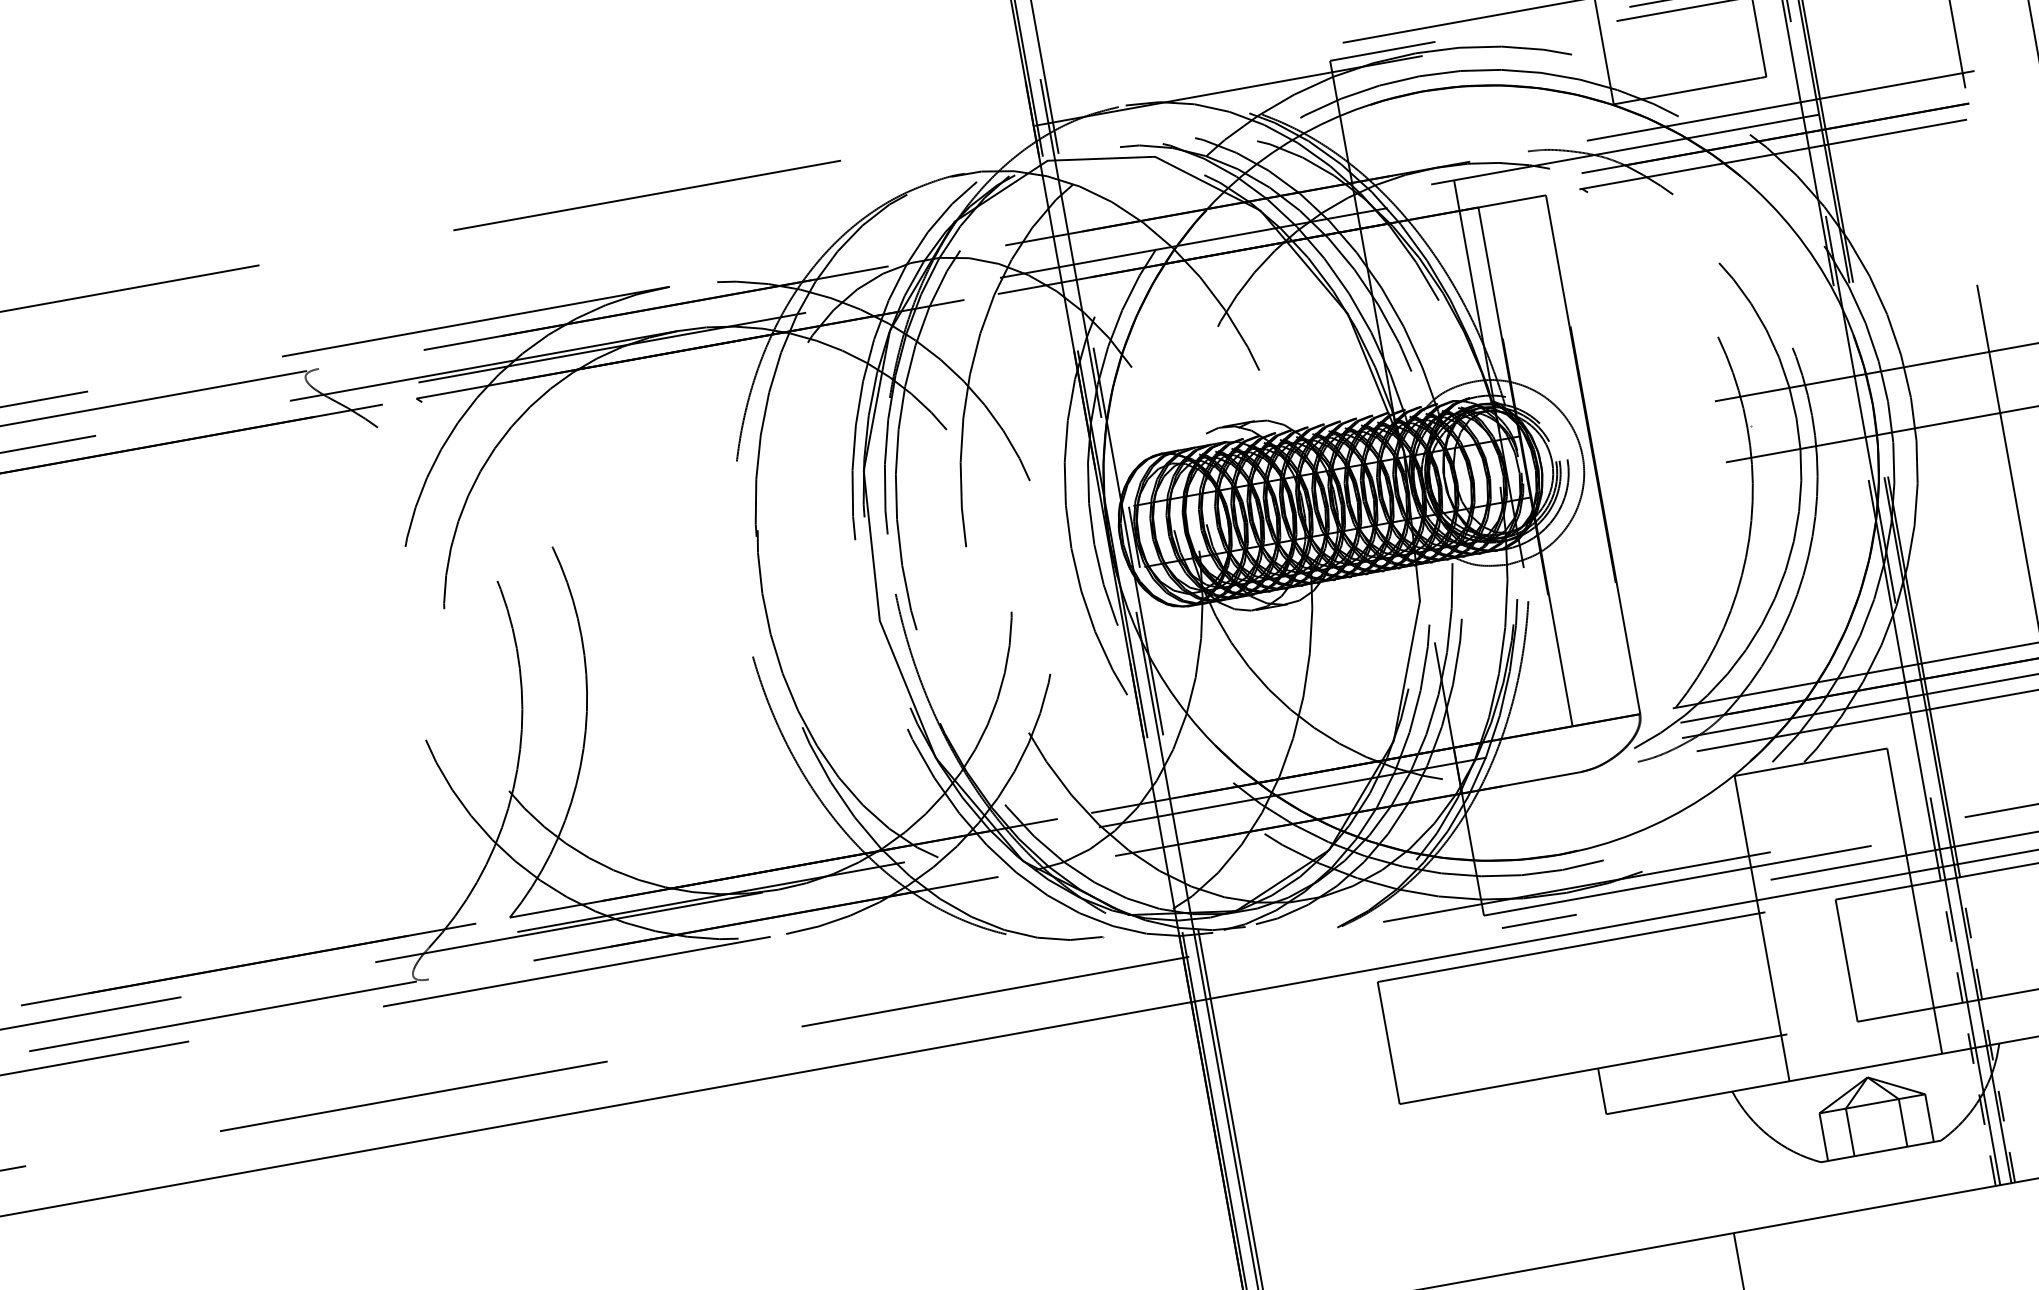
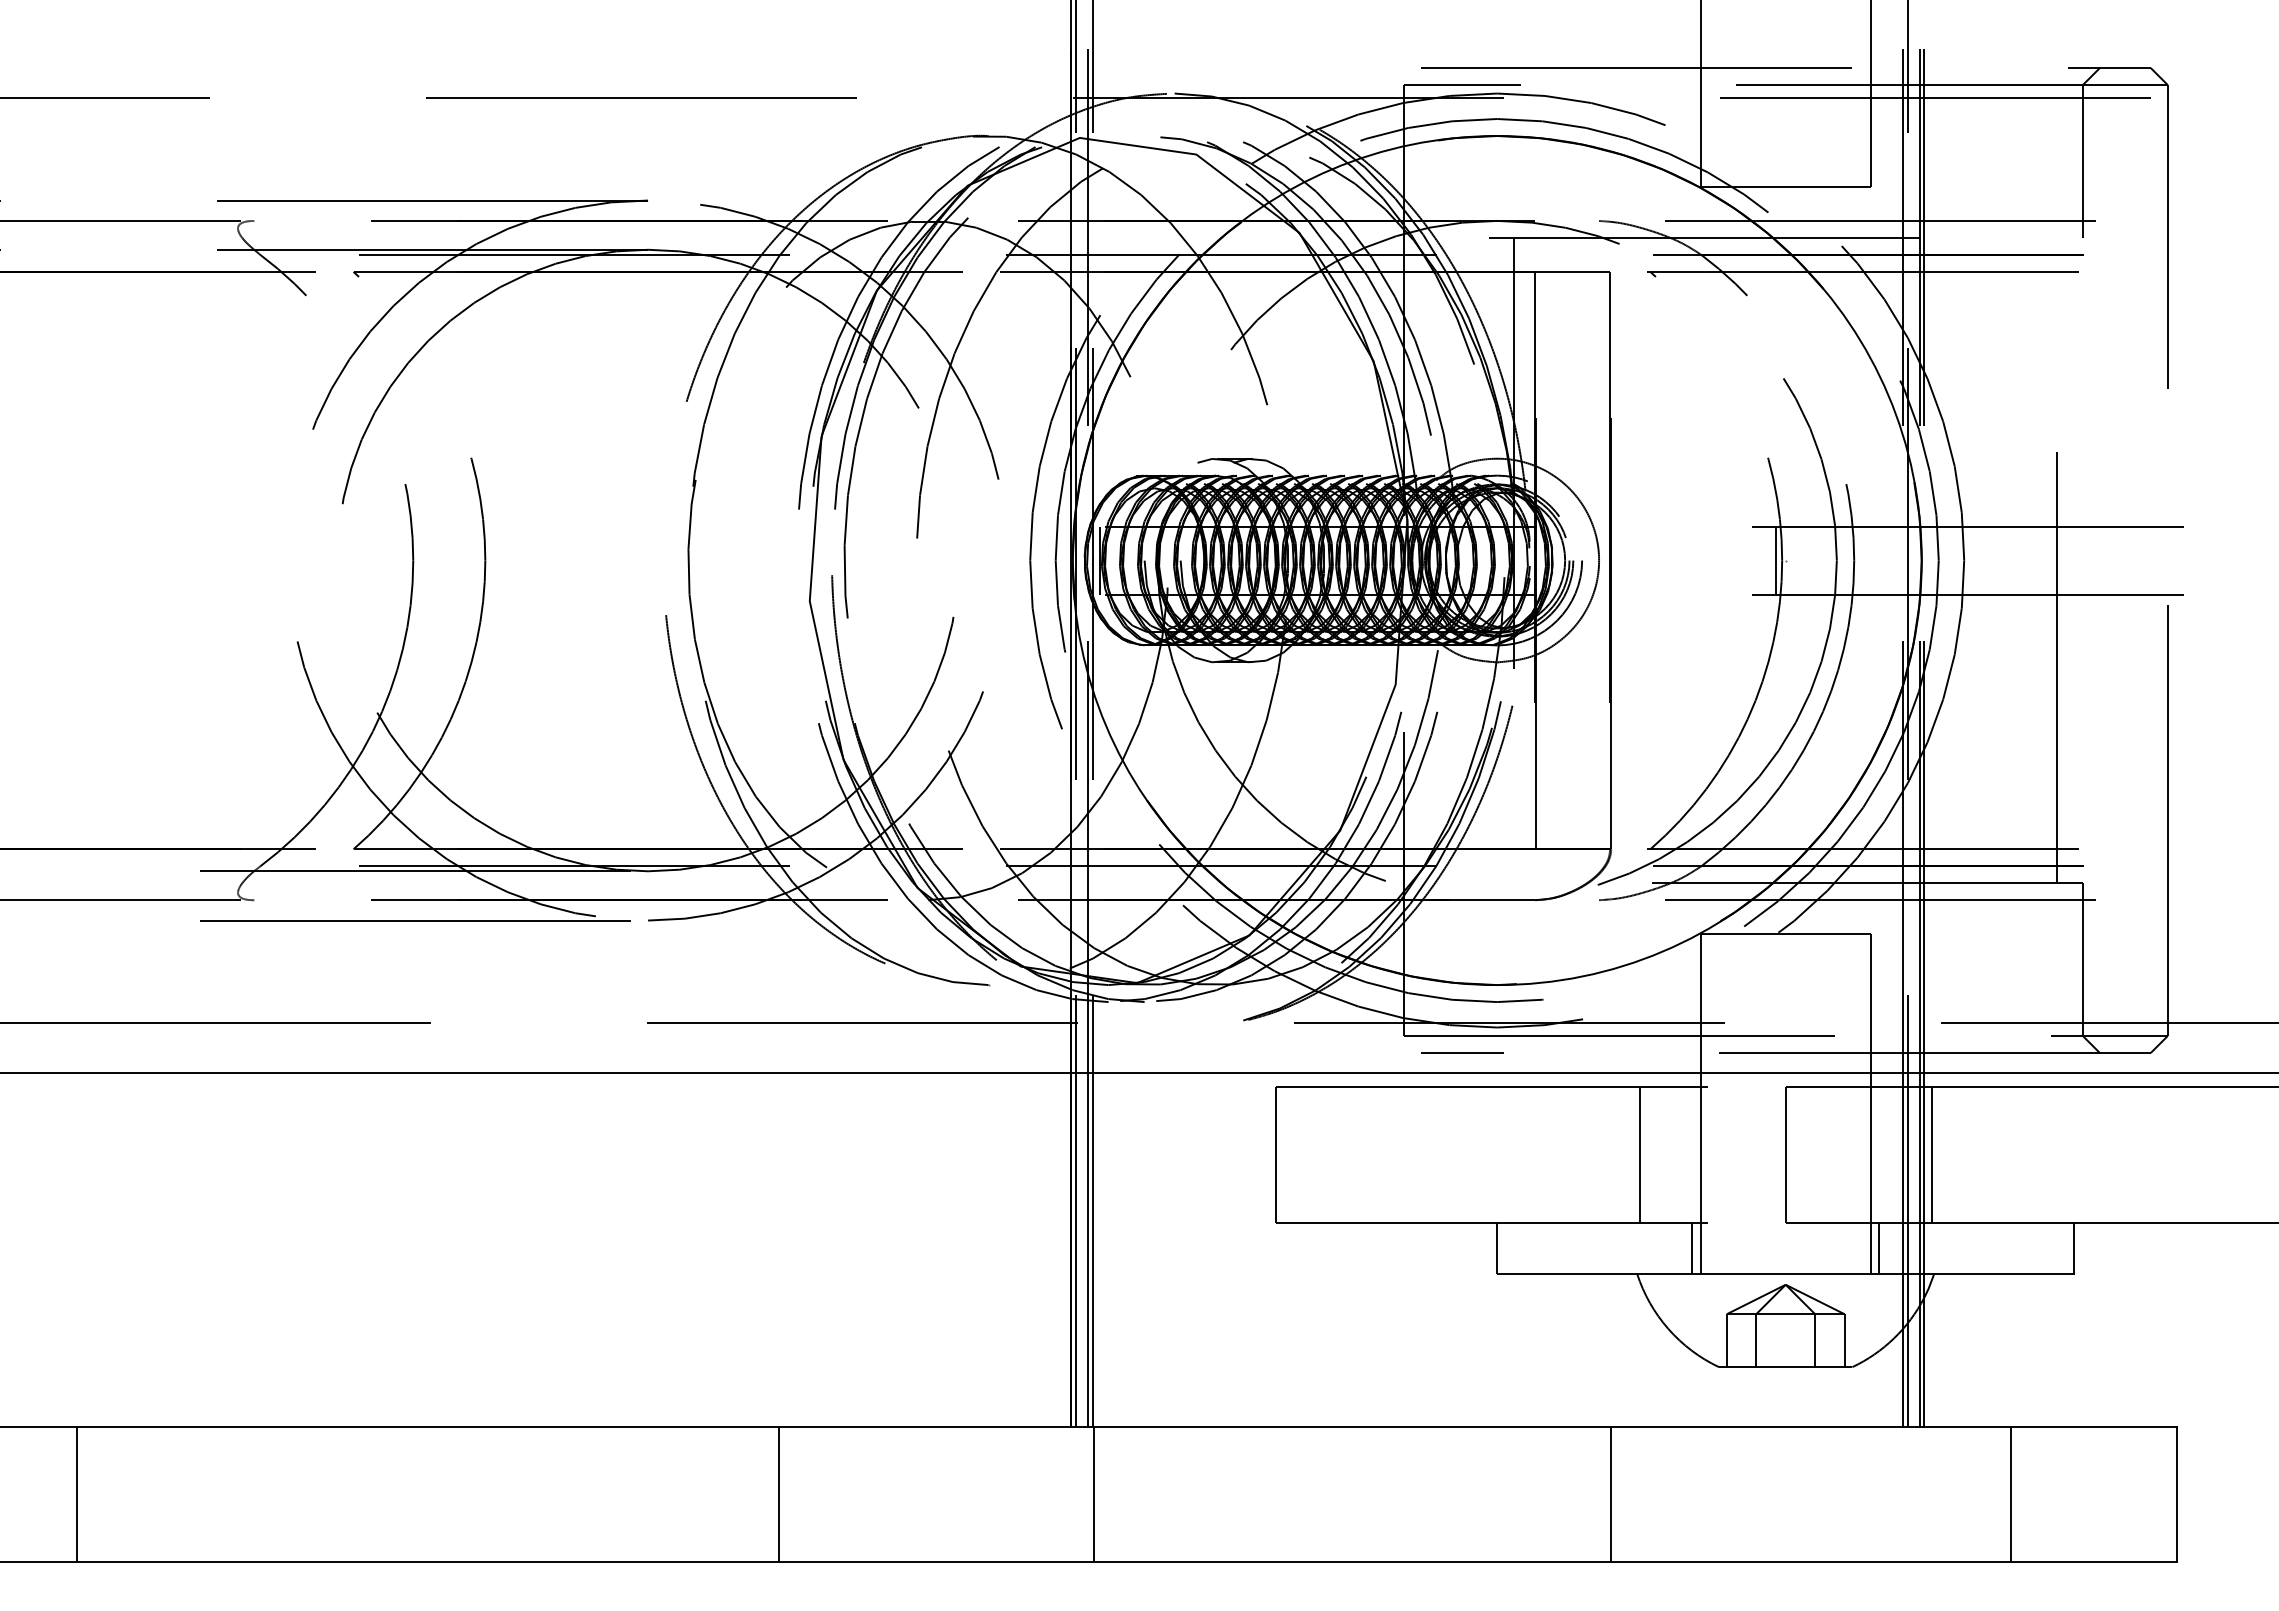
line: (1741, 428) -> (1775, 560), added
line: (1977, 936) -> (1931, 1154), added
line: (1715, 983) -> (1639, 1154), added
line: (1986, 1023) -> (1924, 1249), dashed -> solid
line: (1966, 1026) -> (1902, 1249), dashed -> solid
line: (1945, 1028) -> (1879, 1247), added
line: (1777, 1058) -> (1692, 1247), added

